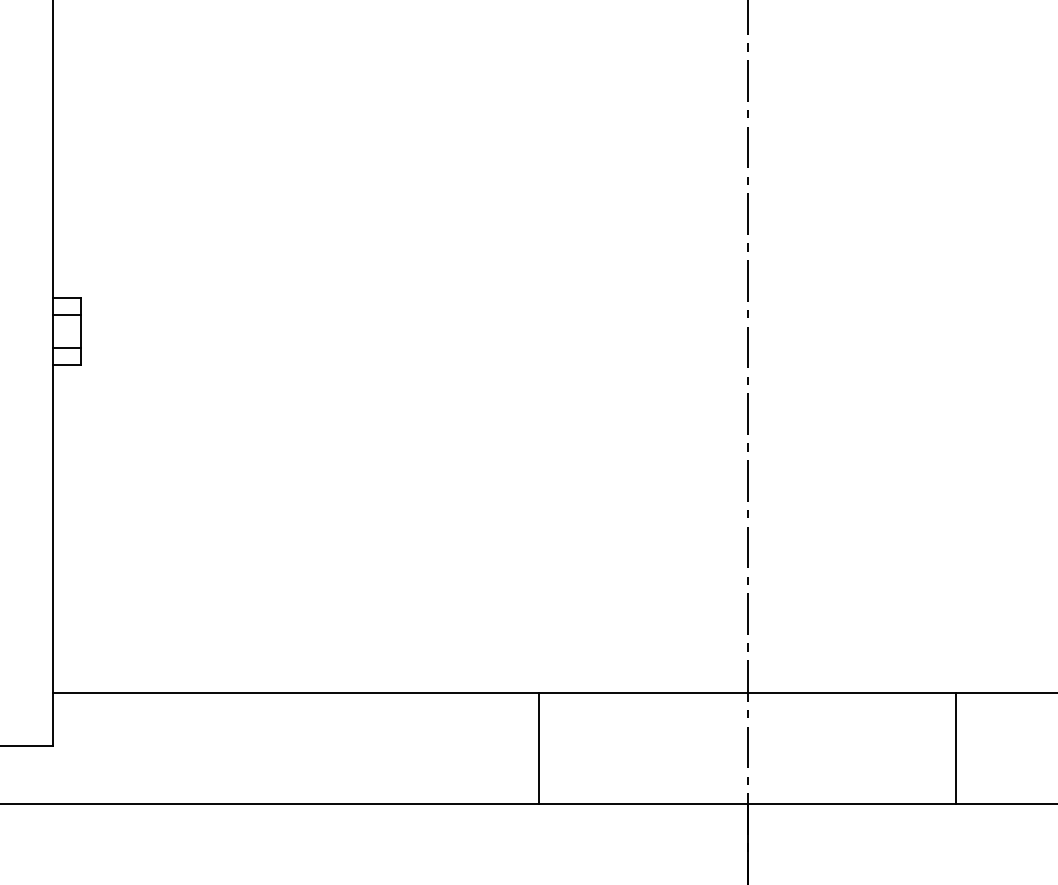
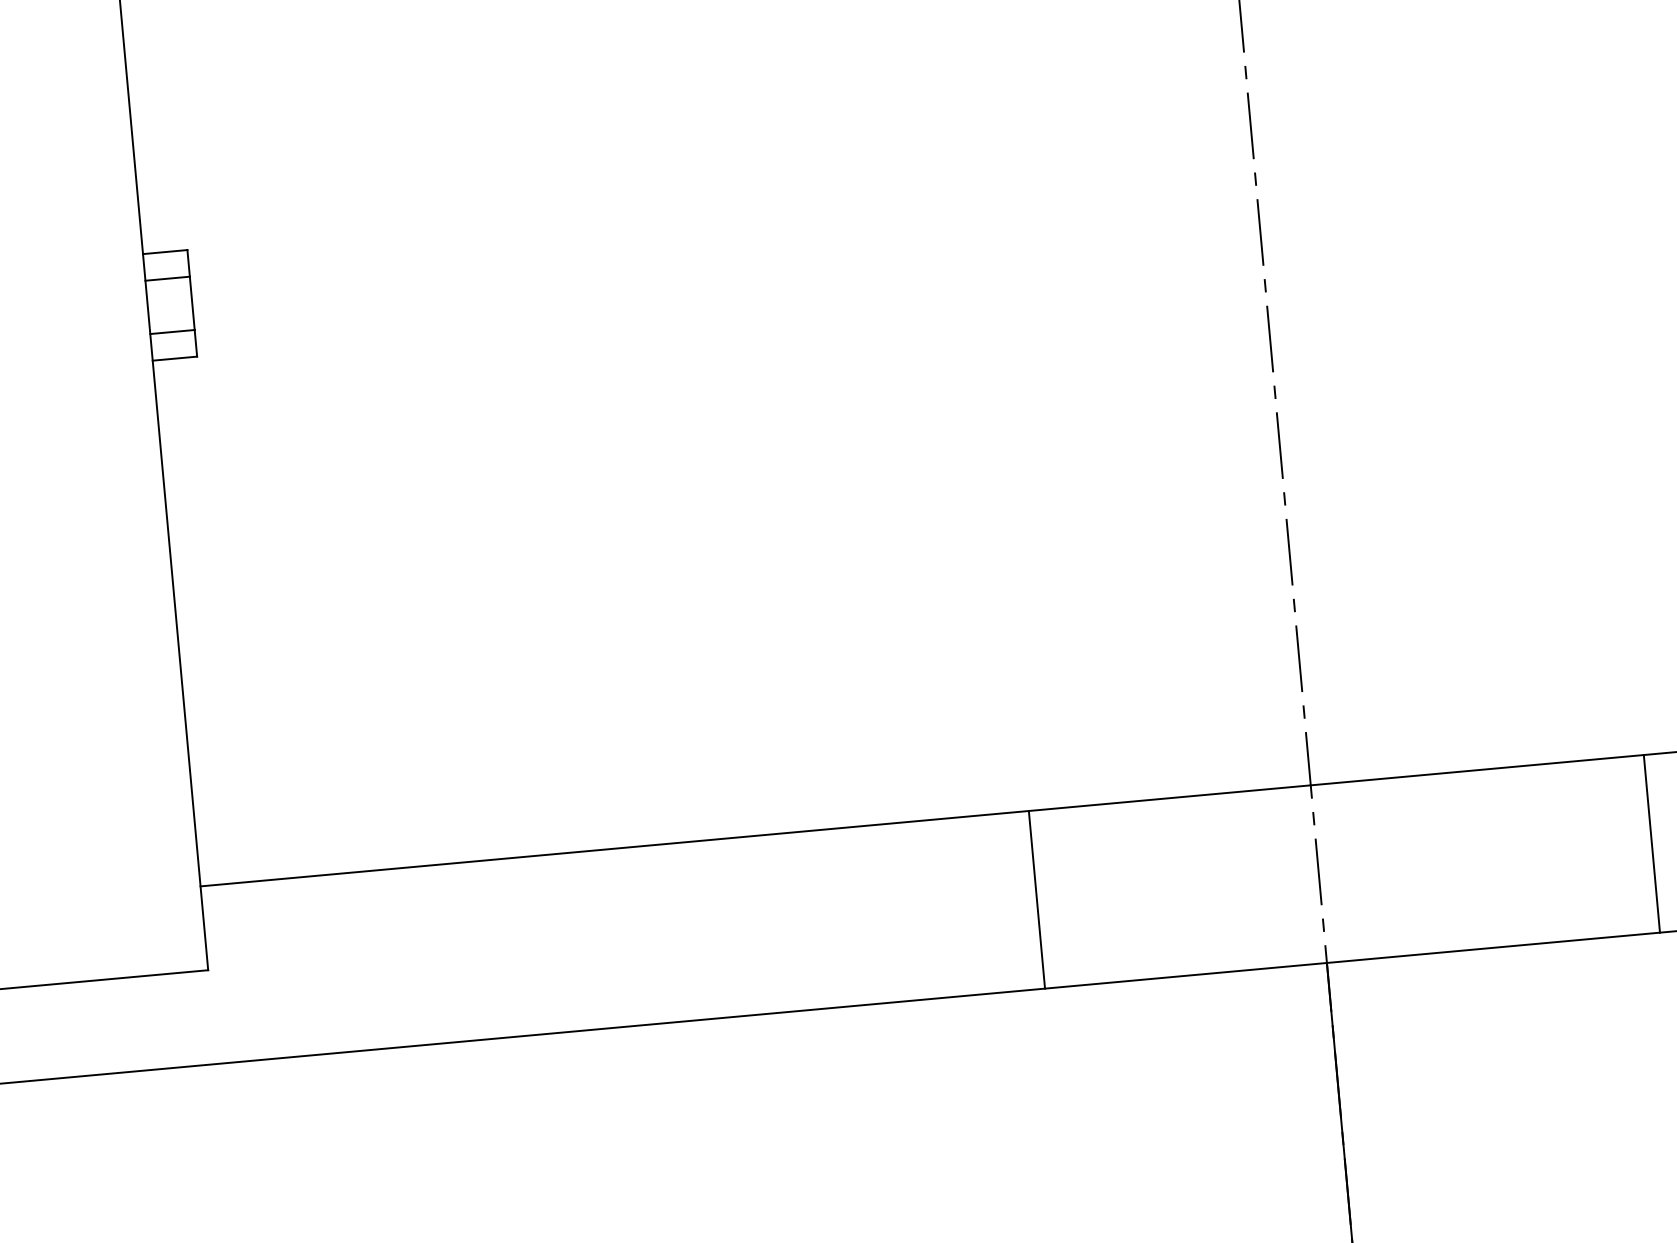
line: (539, 748) -> (1037, 899), moved

